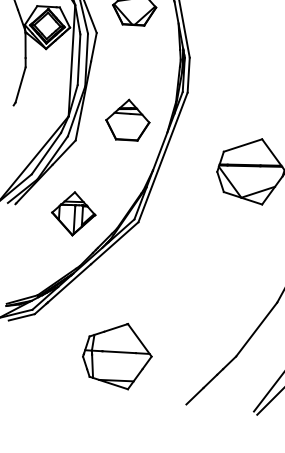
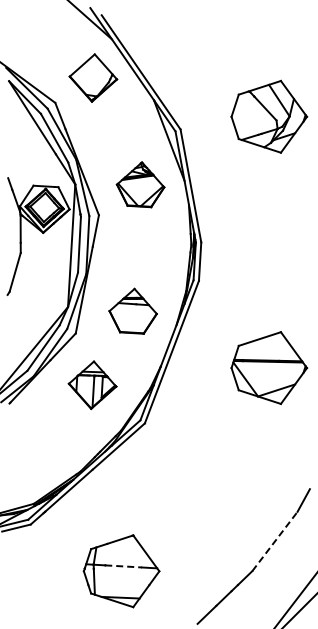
part: (73, 214) -> (92, 385), moved
line: (257, 329) -> (275, 541), solid -> dashed
line: (119, 352) -> (124, 566), solid -> dashed

